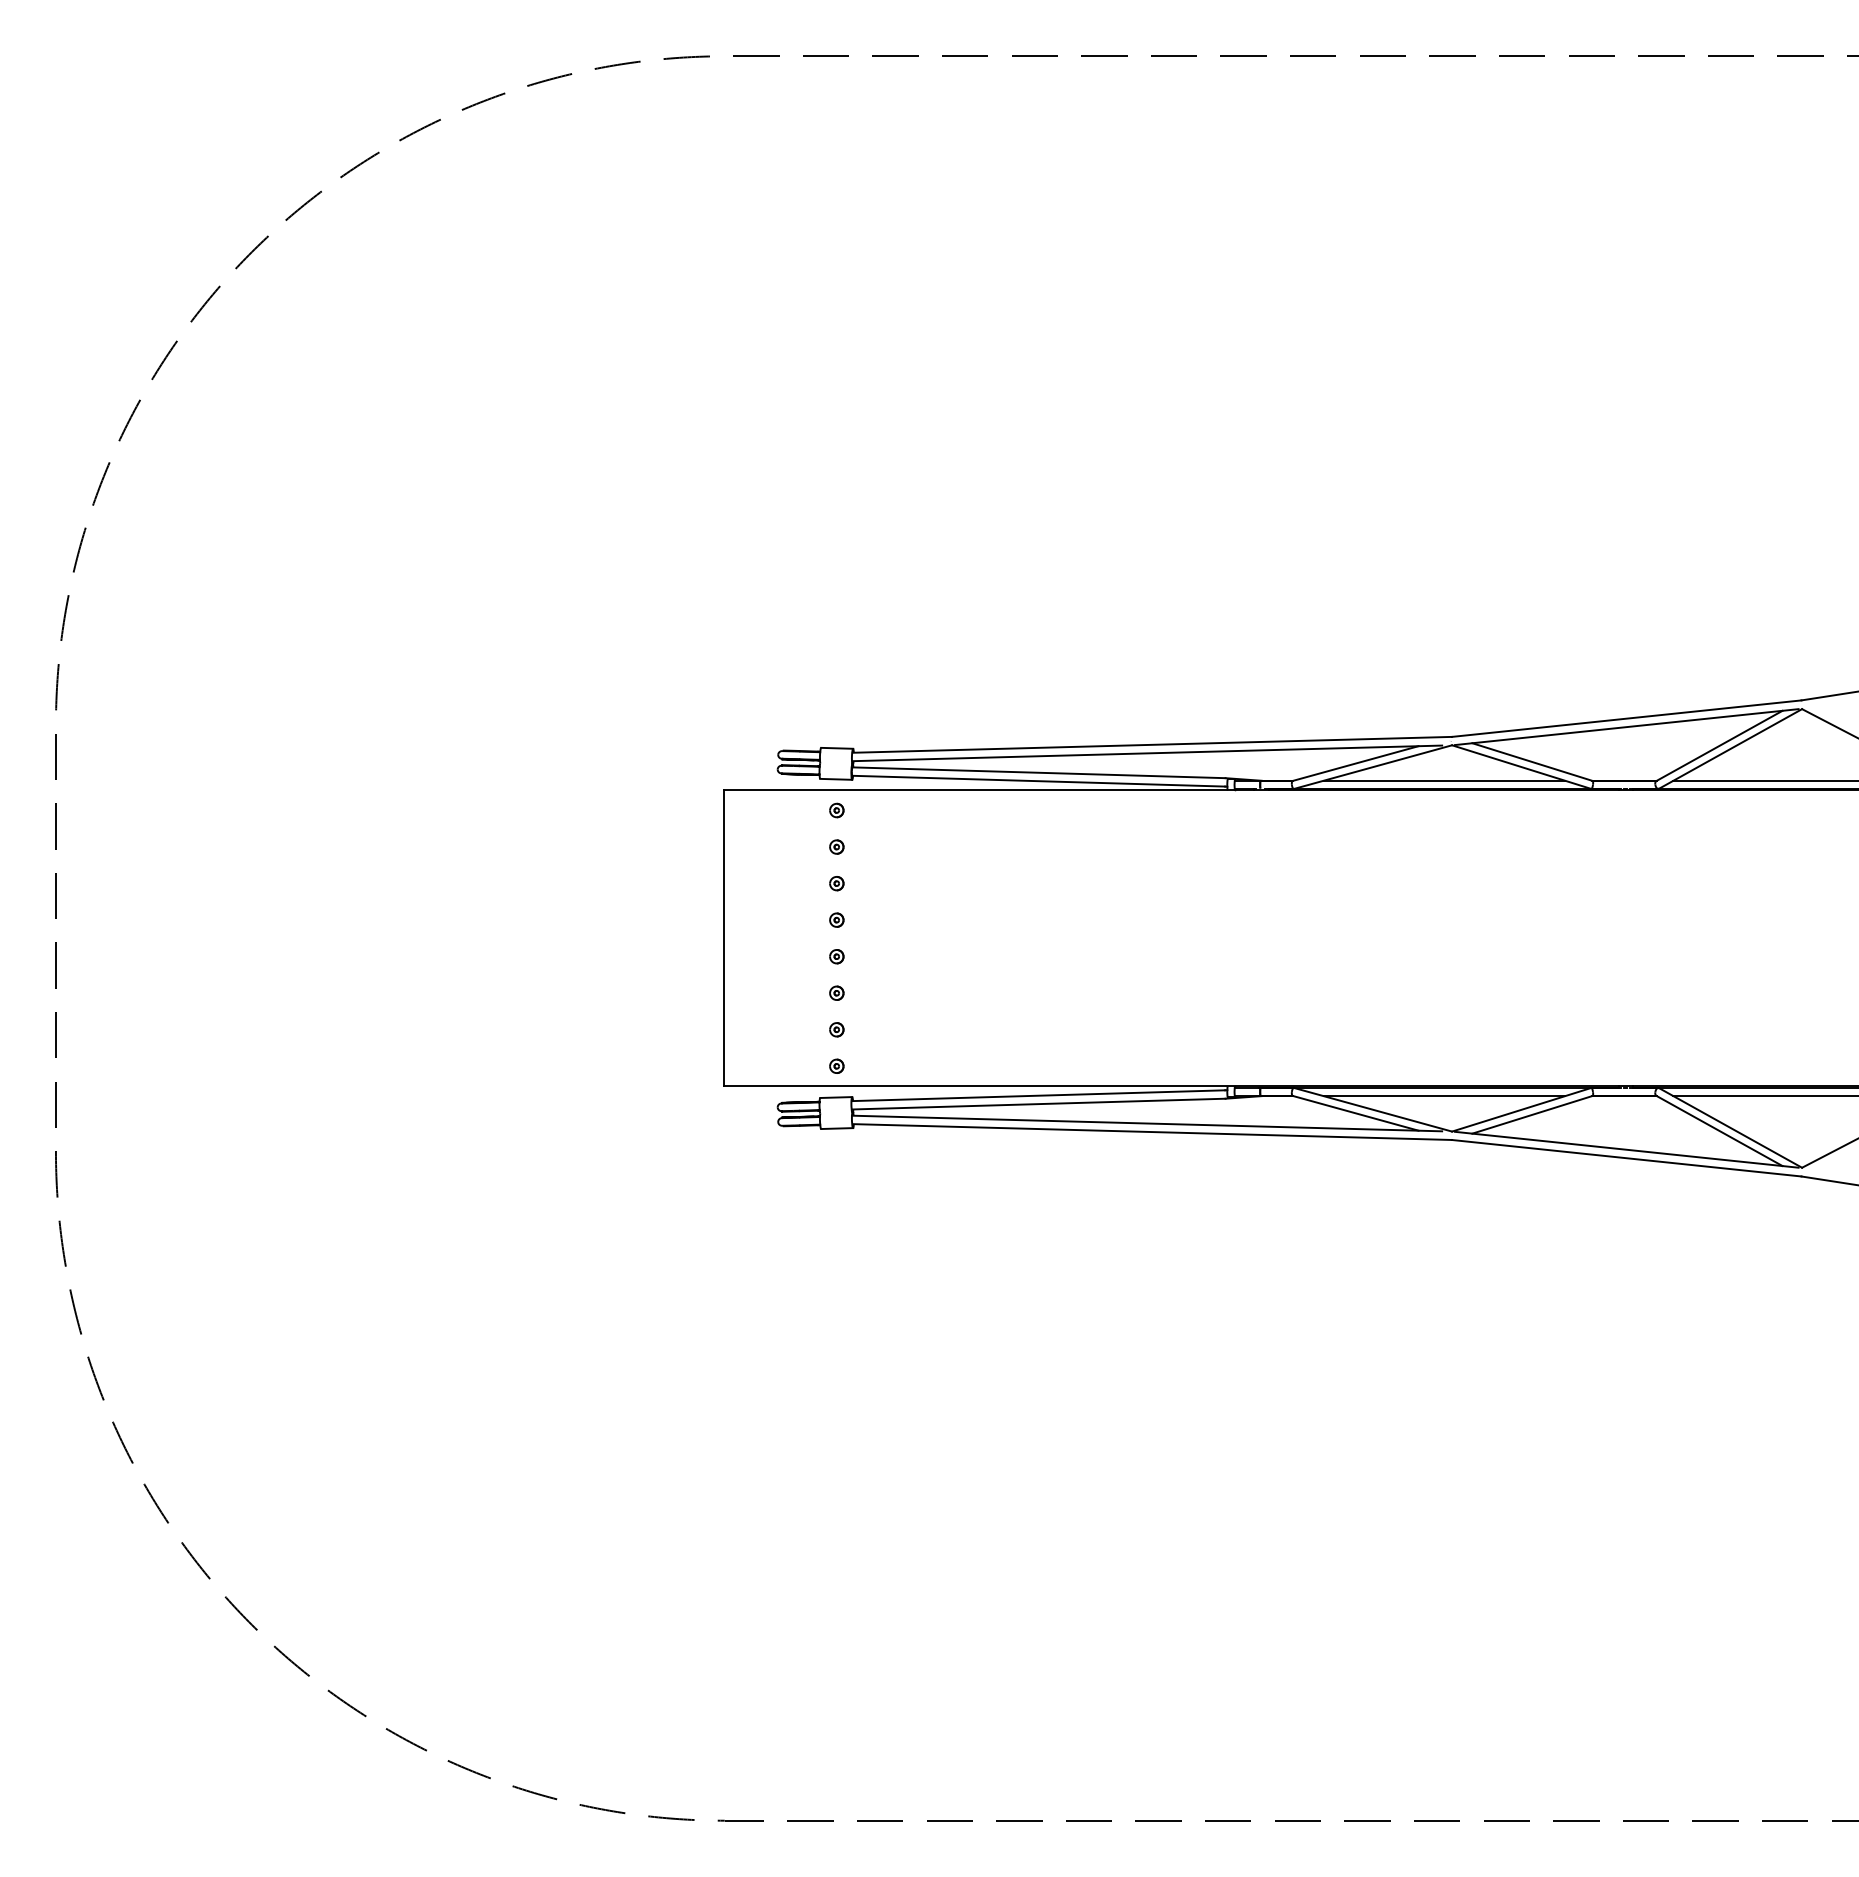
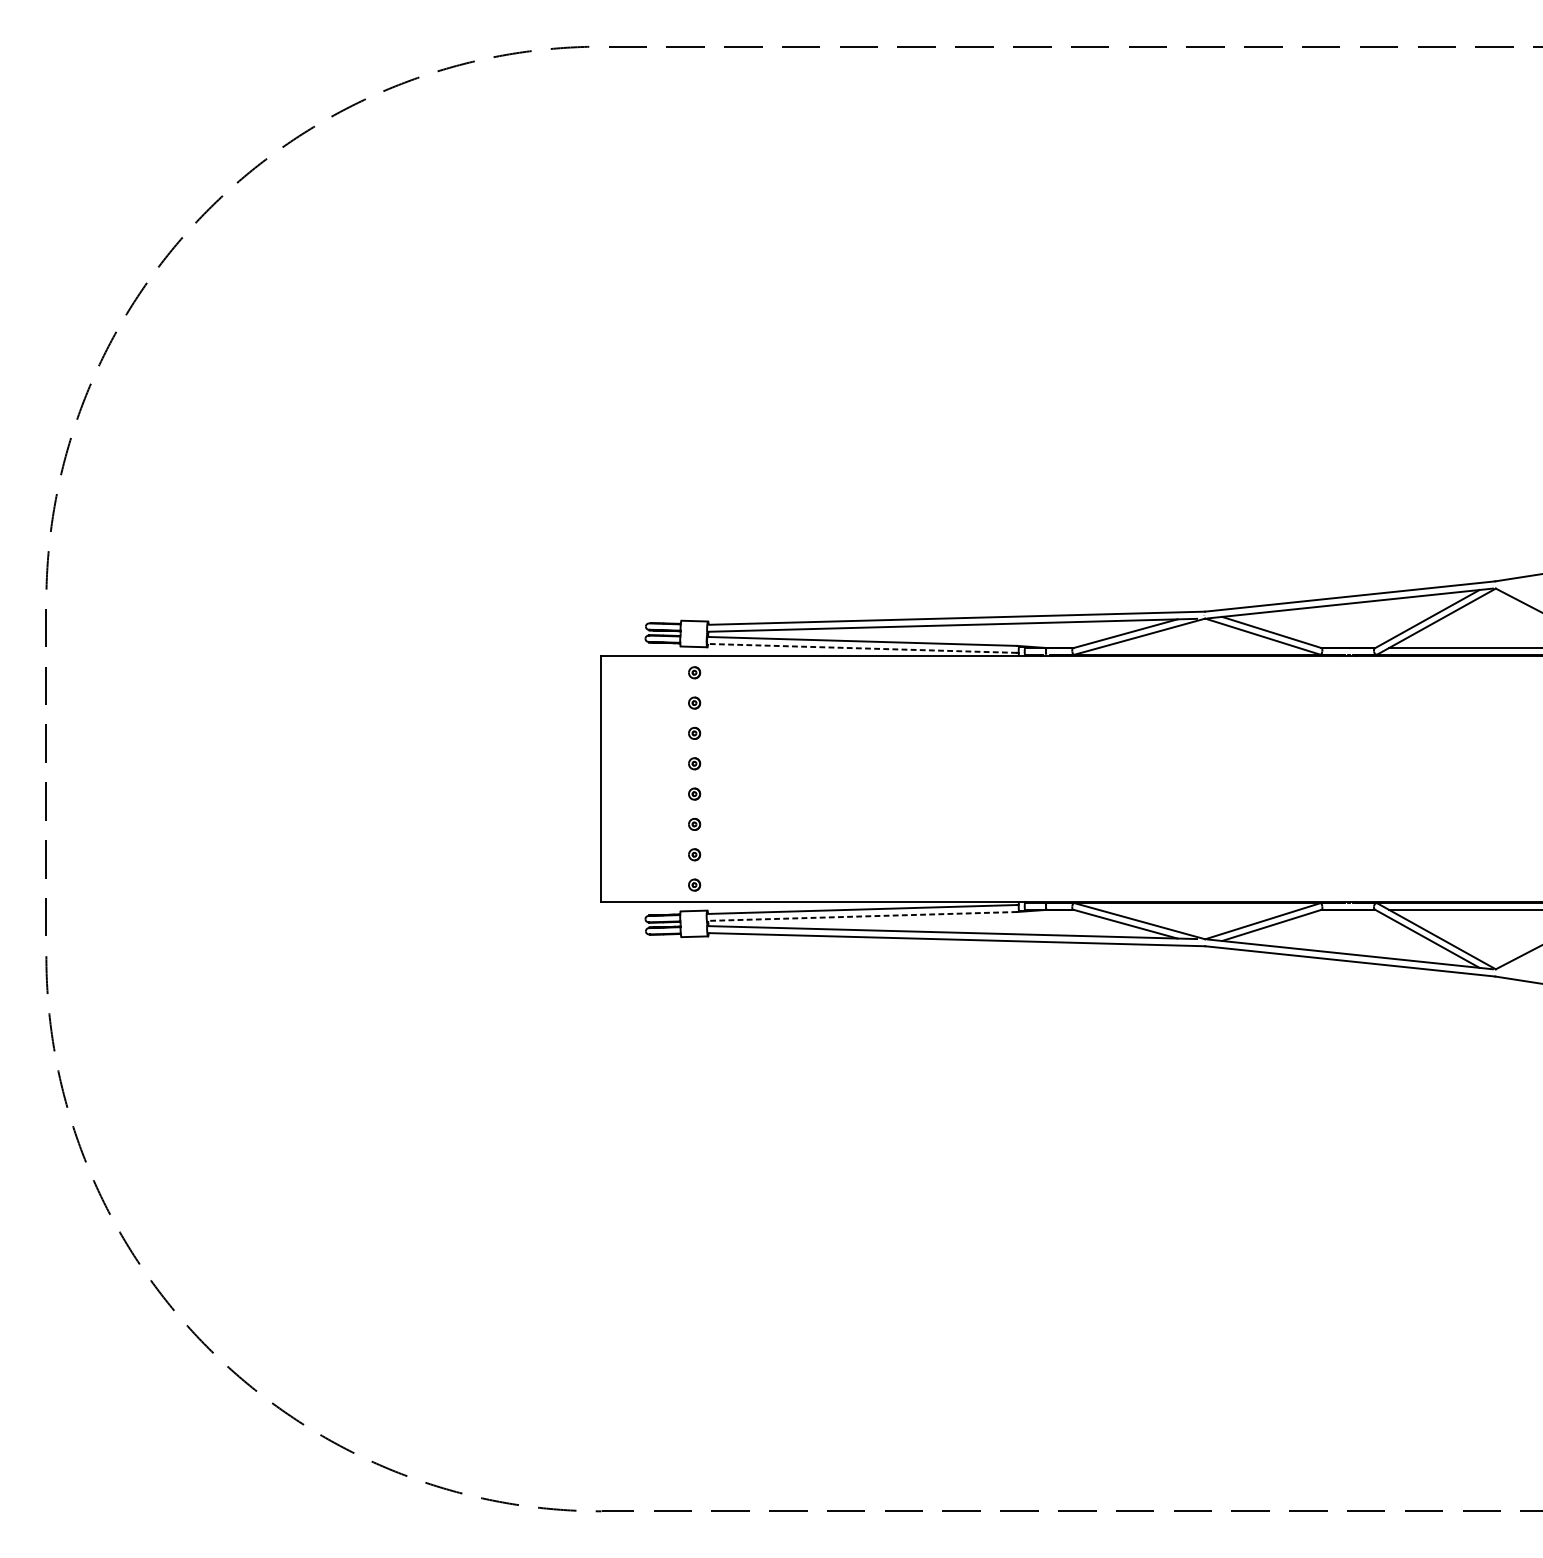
line: (1444, 780) -> (1199, 647), removed
line: (1038, 781) -> (861, 648), solid -> dashed
line: (1444, 1096) -> (1199, 910), removed
line: (1039, 1104) -> (862, 916), solid -> dashed

